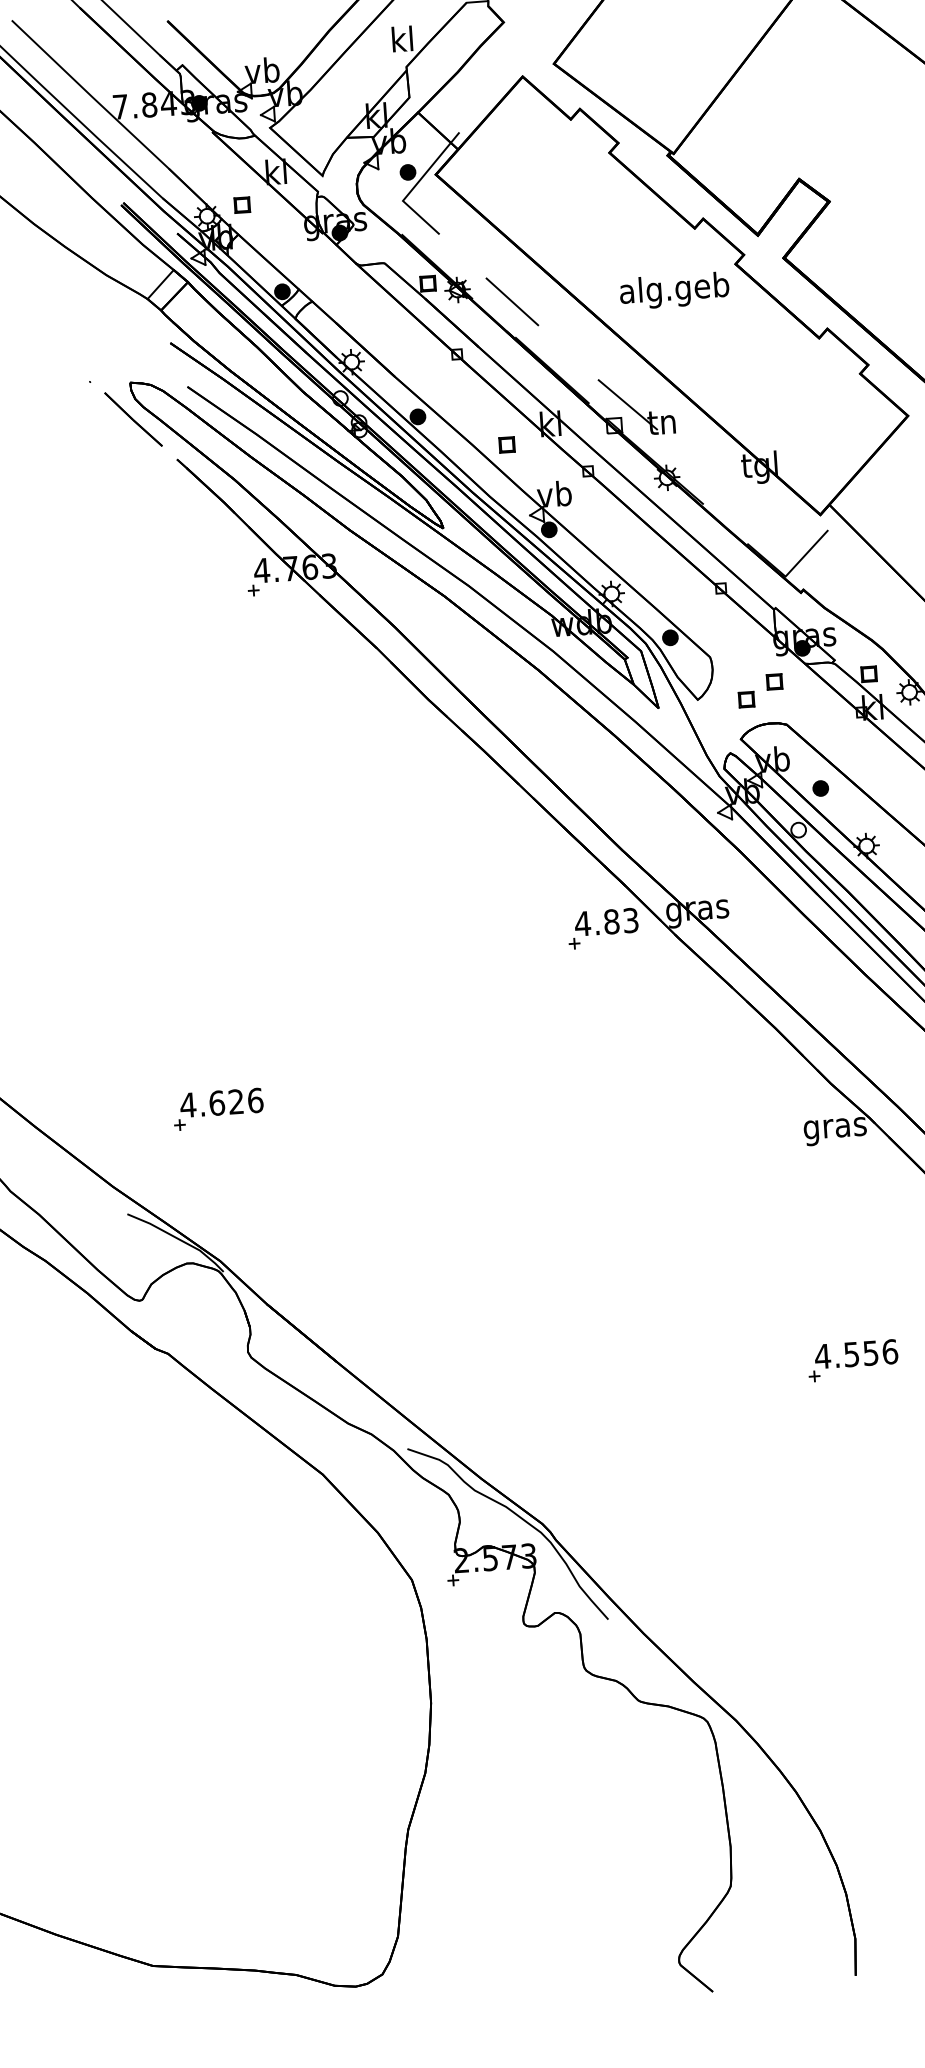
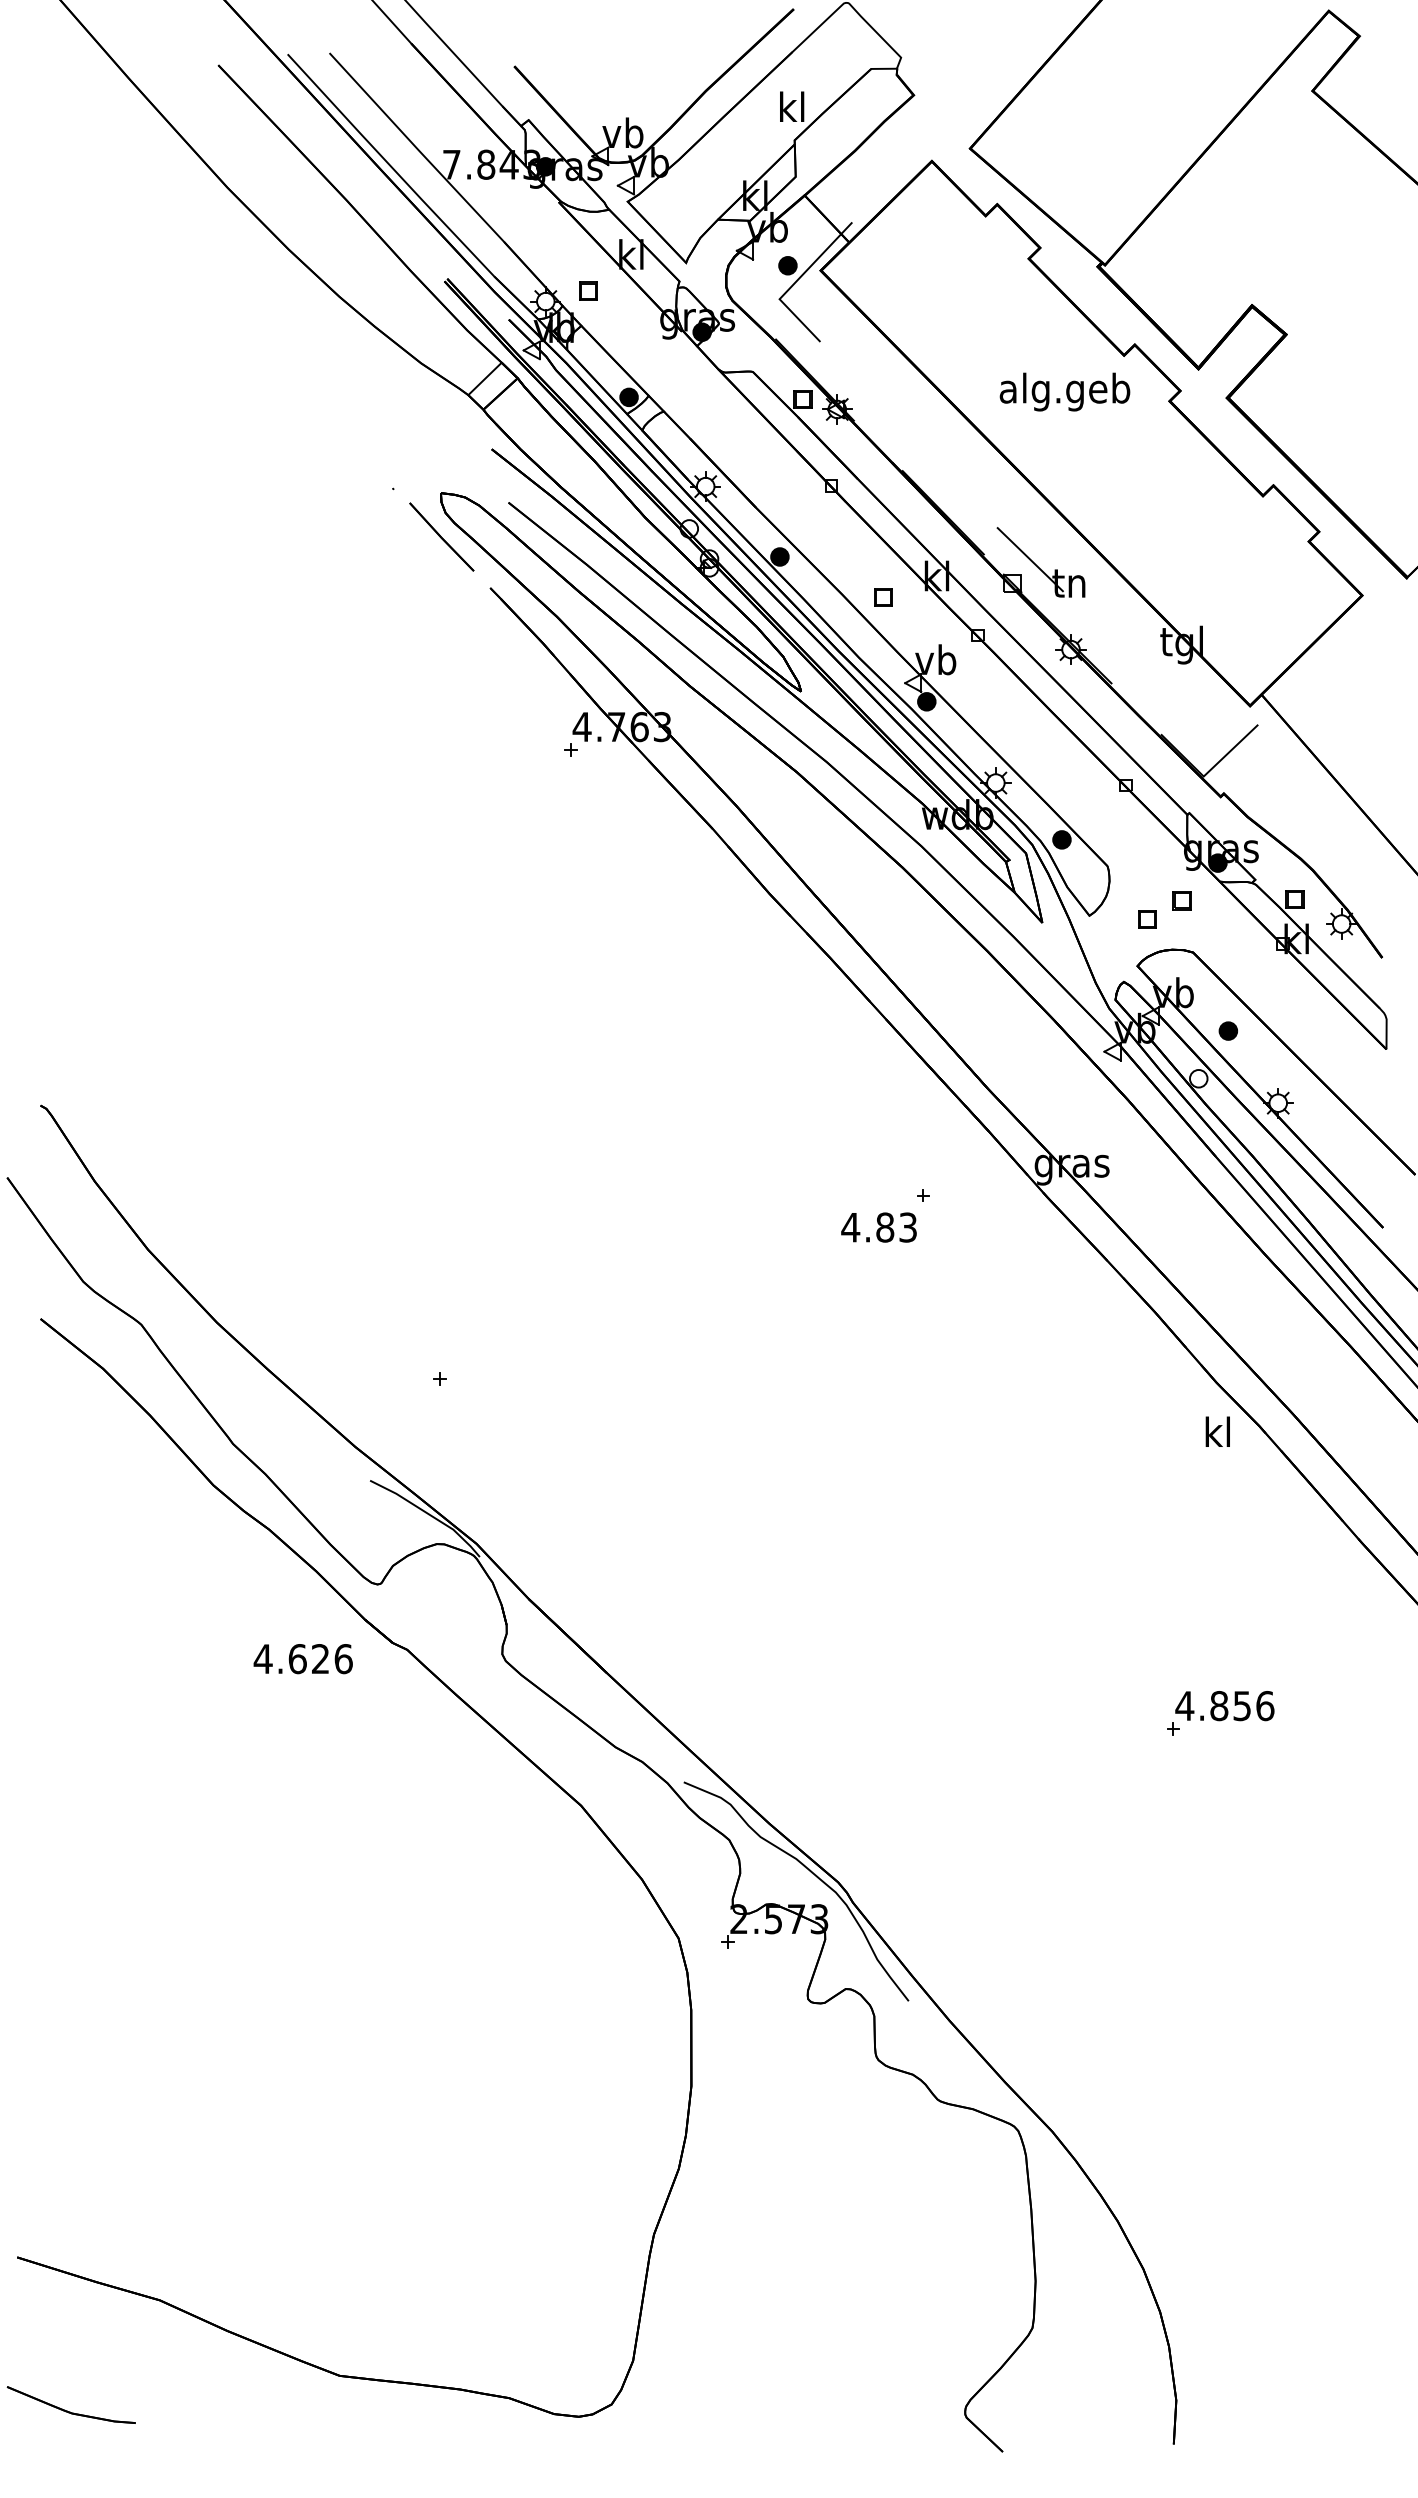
text: (674, 290) -> (1064, 391), moved
line: (512, 301) -> (901, 427), removed
text: (606, 922) -> (878, 1227), moved
text: (221, 1103) -> (302, 1659), moved
text: (834, 1127) -> (1217, 1435), gras -> kl
text: (851, 1354) -> (1219, 1706), 4.556 -> 4.856

